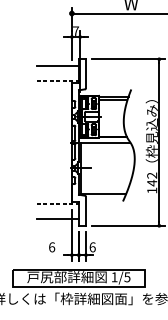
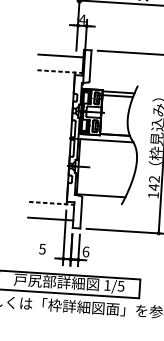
text: (75, 30) -> (82, 18), 7 -> 4
text: (52, 247) -> (43, 249), 6 -> 5

